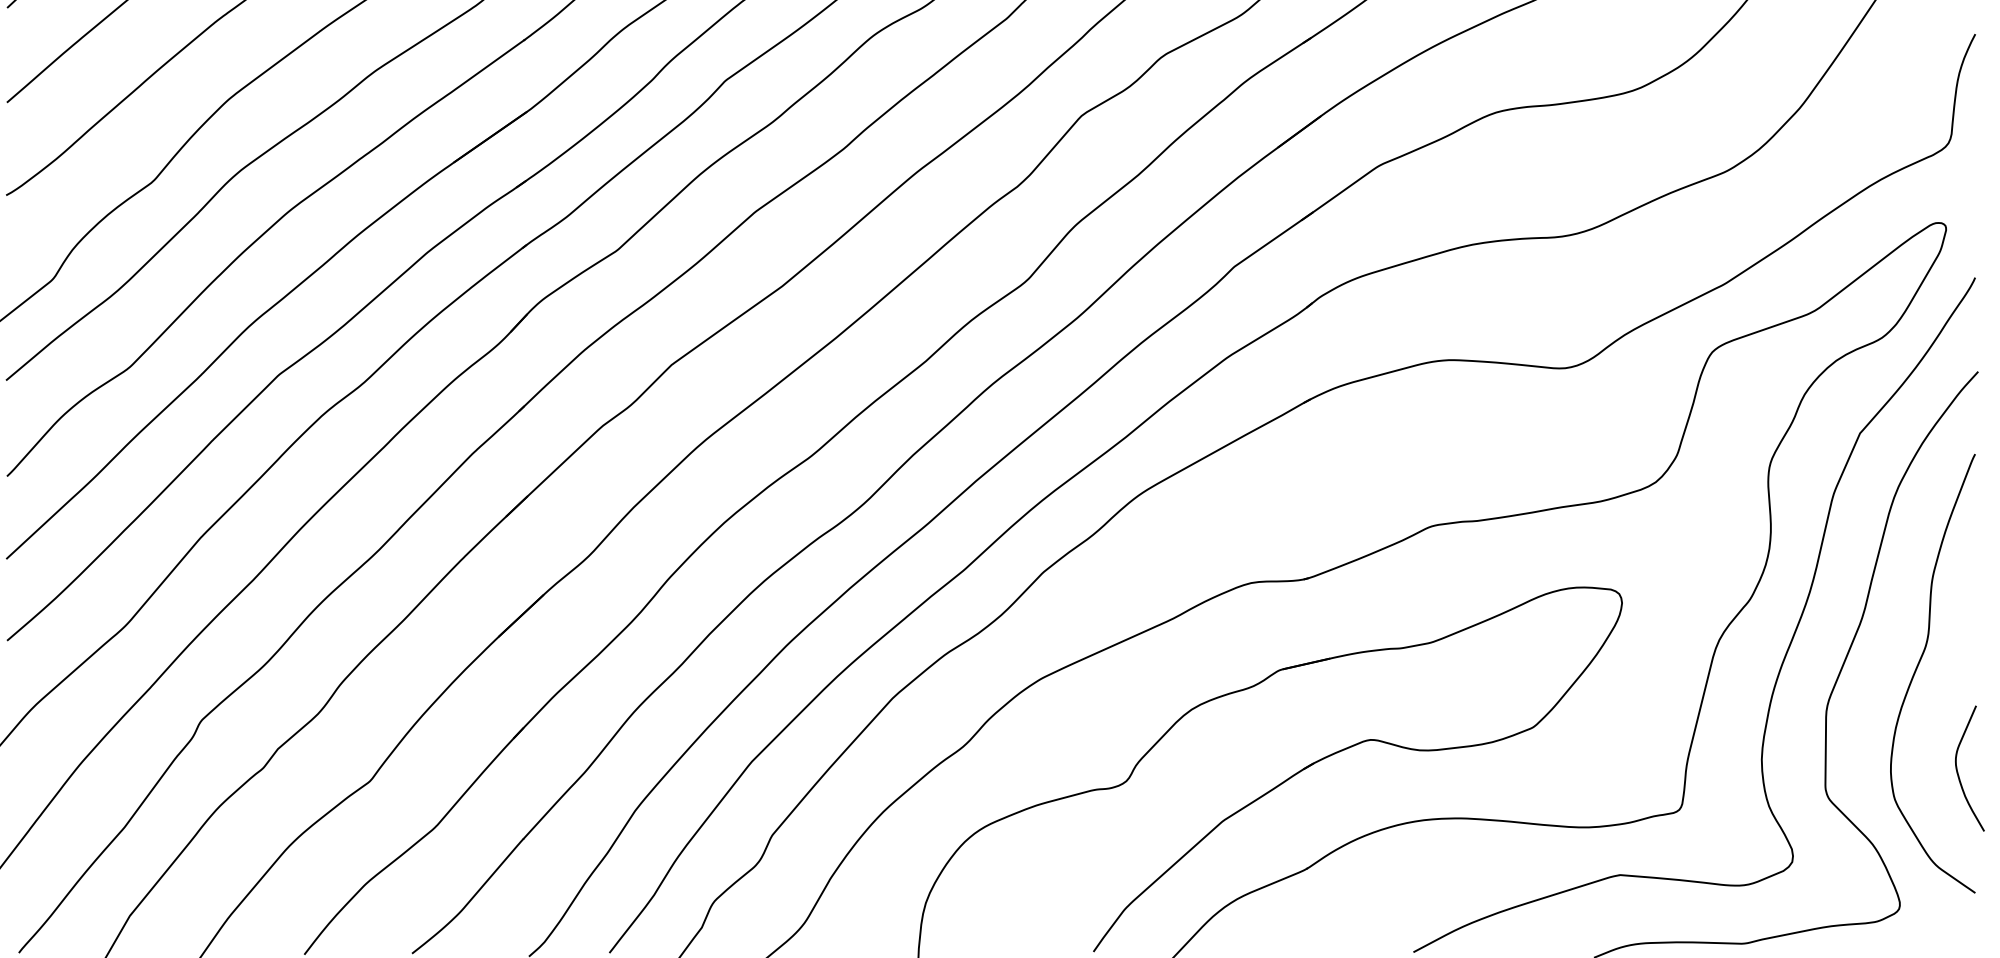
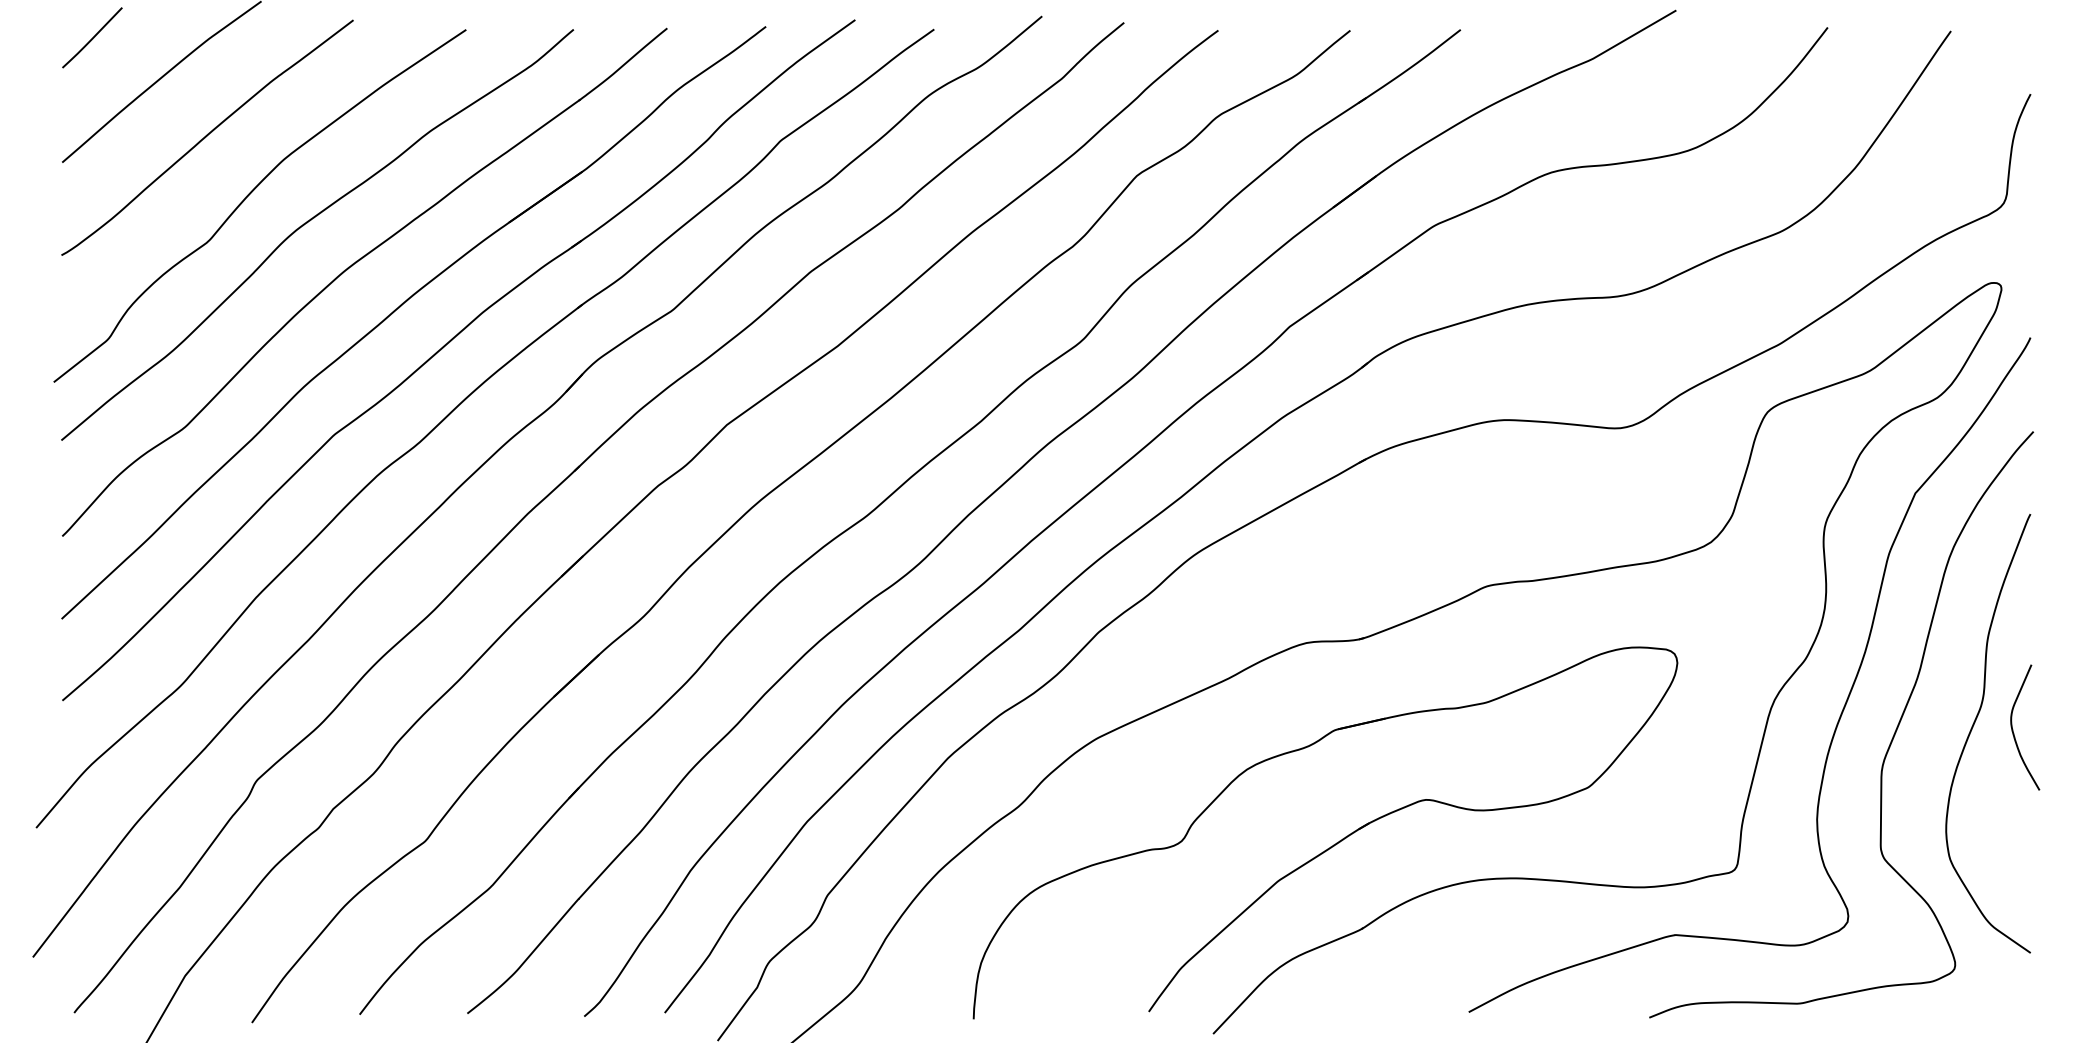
curve: (1958, 770) -> (2013, 729), moved

